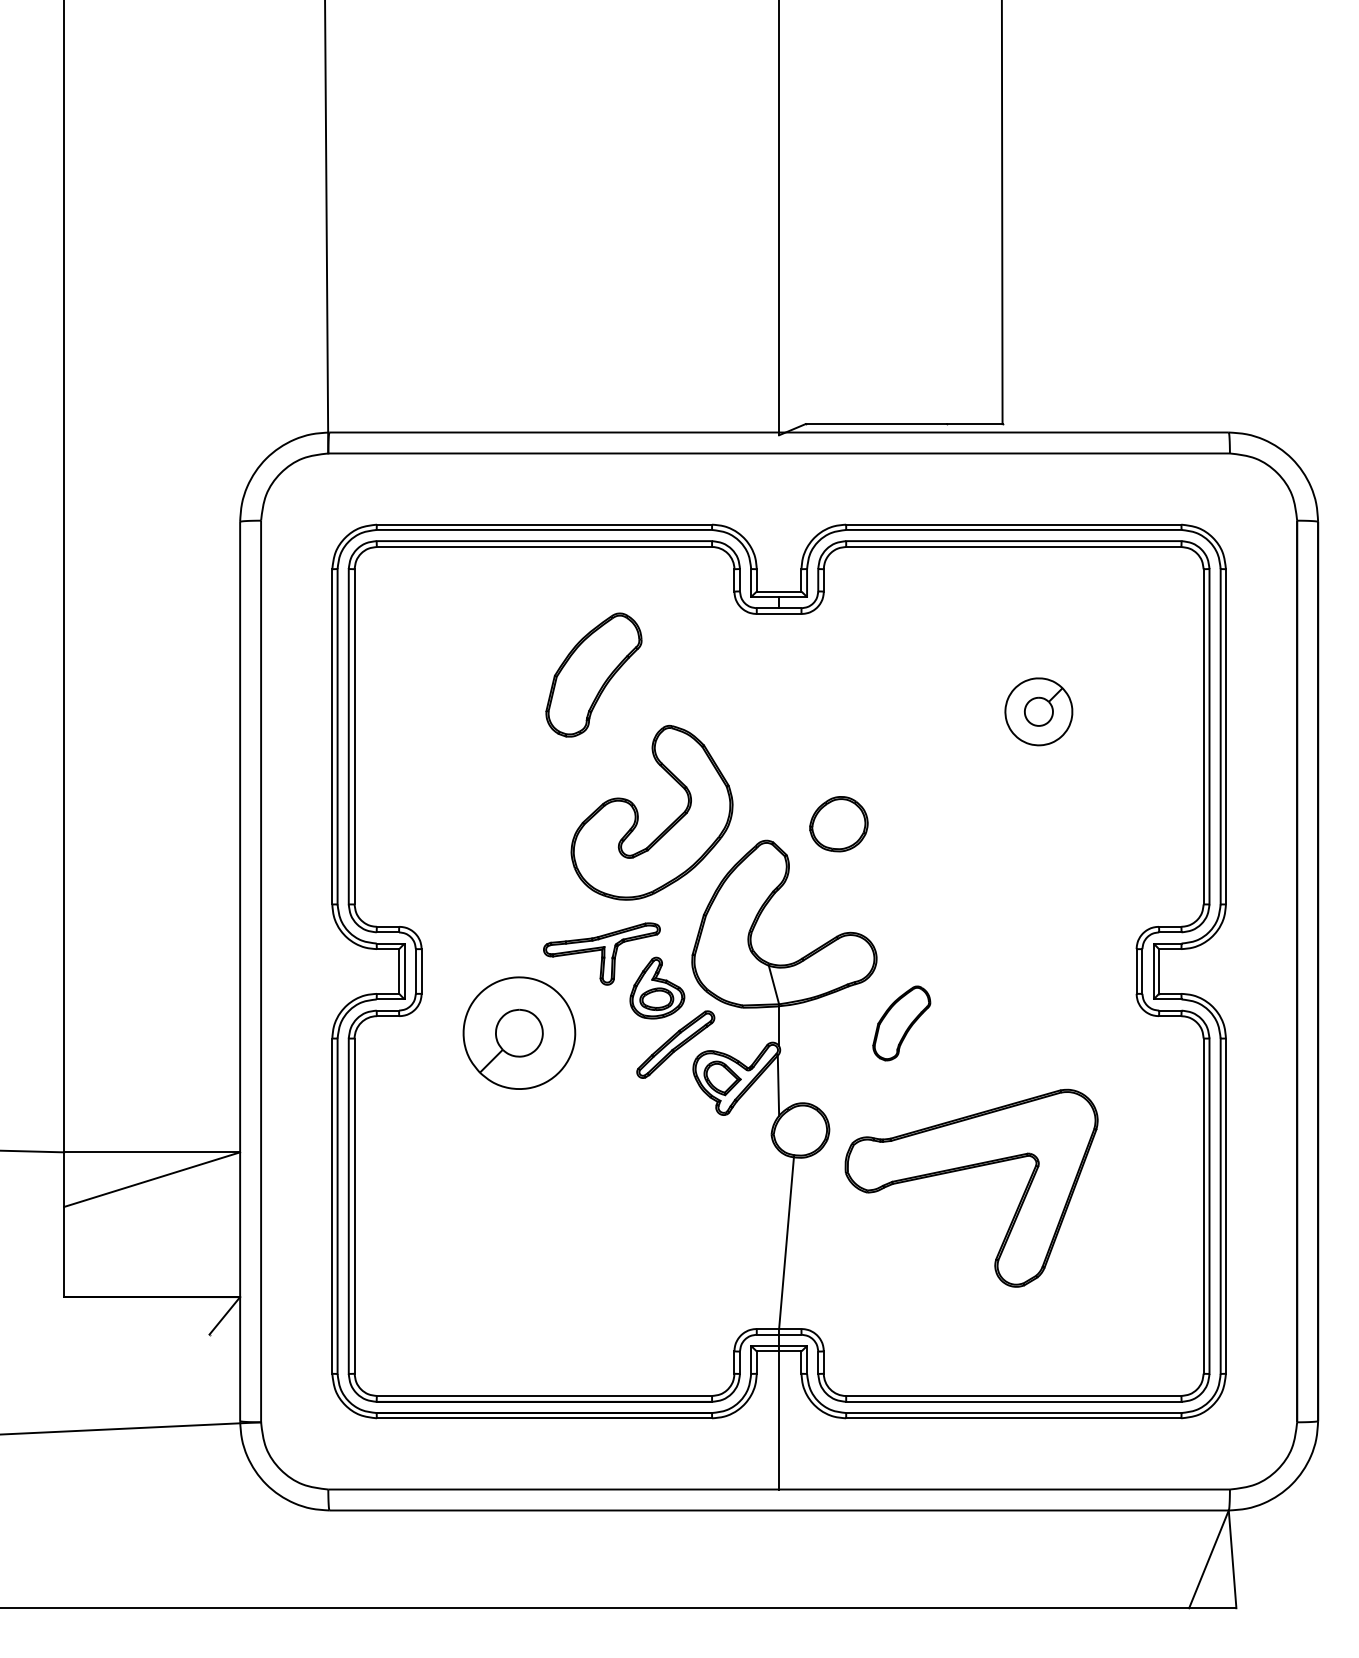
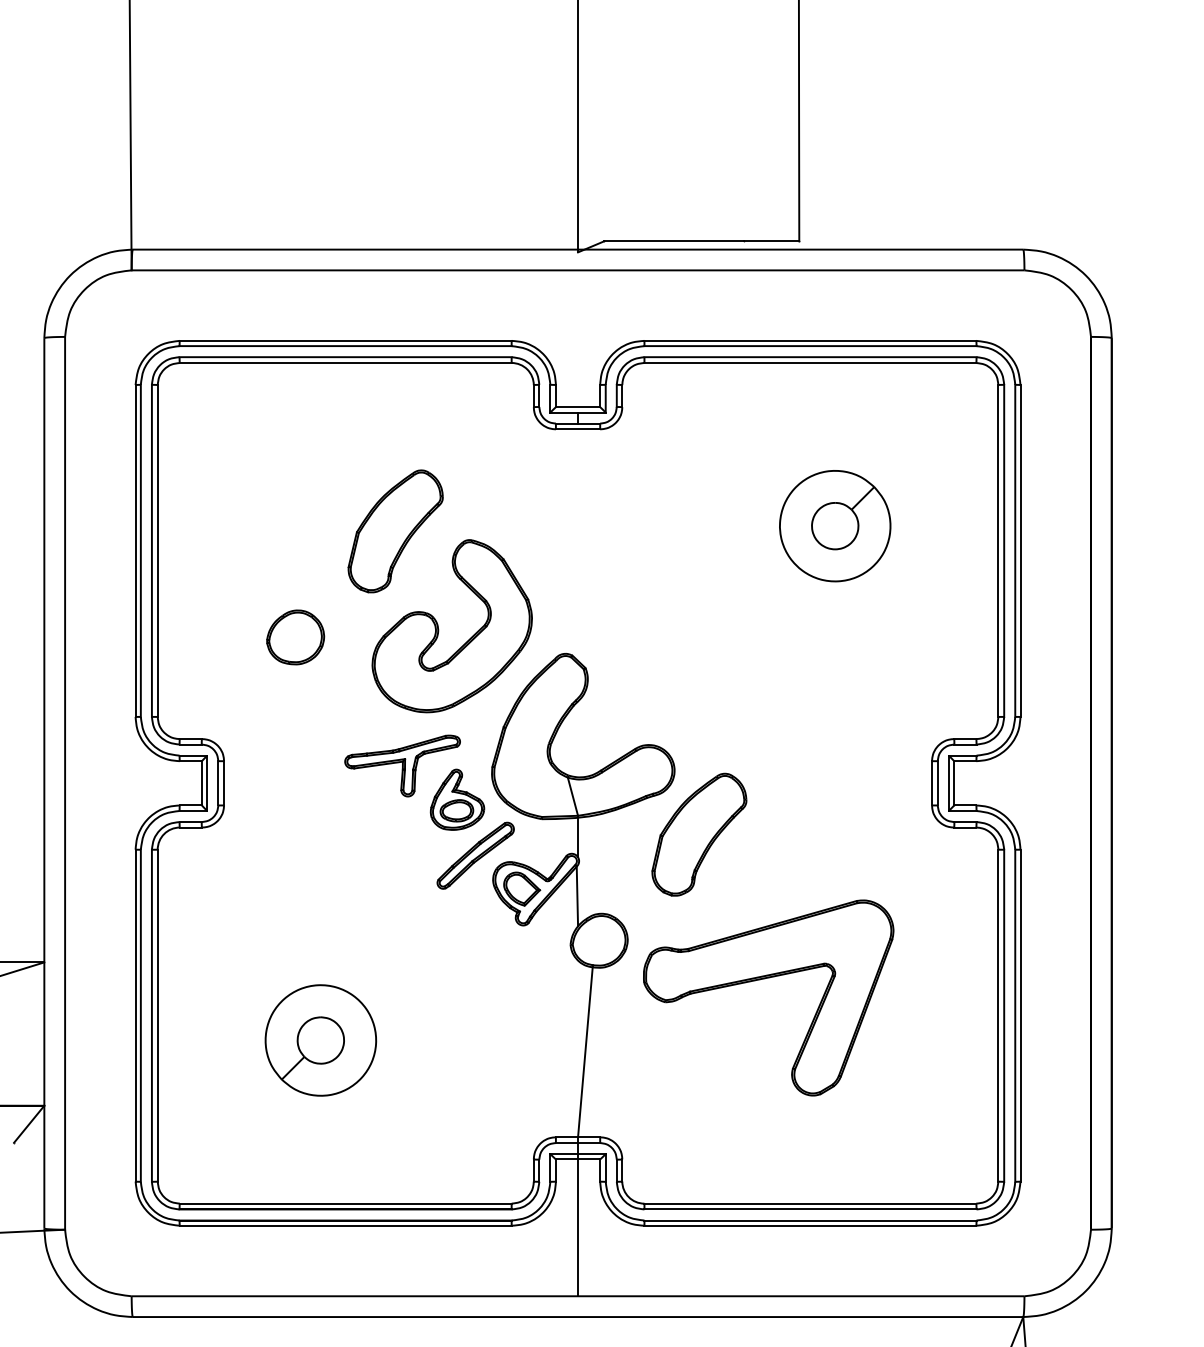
part: (593, 674) -> (395, 530), moved
part: (1038, 711) -> (834, 525), size x1.67
part: (838, 824) -> (295, 637), moved
part: (901, 1023) -> (699, 834), size x1.67
part: (519, 1032) -> (320, 1039), moved

